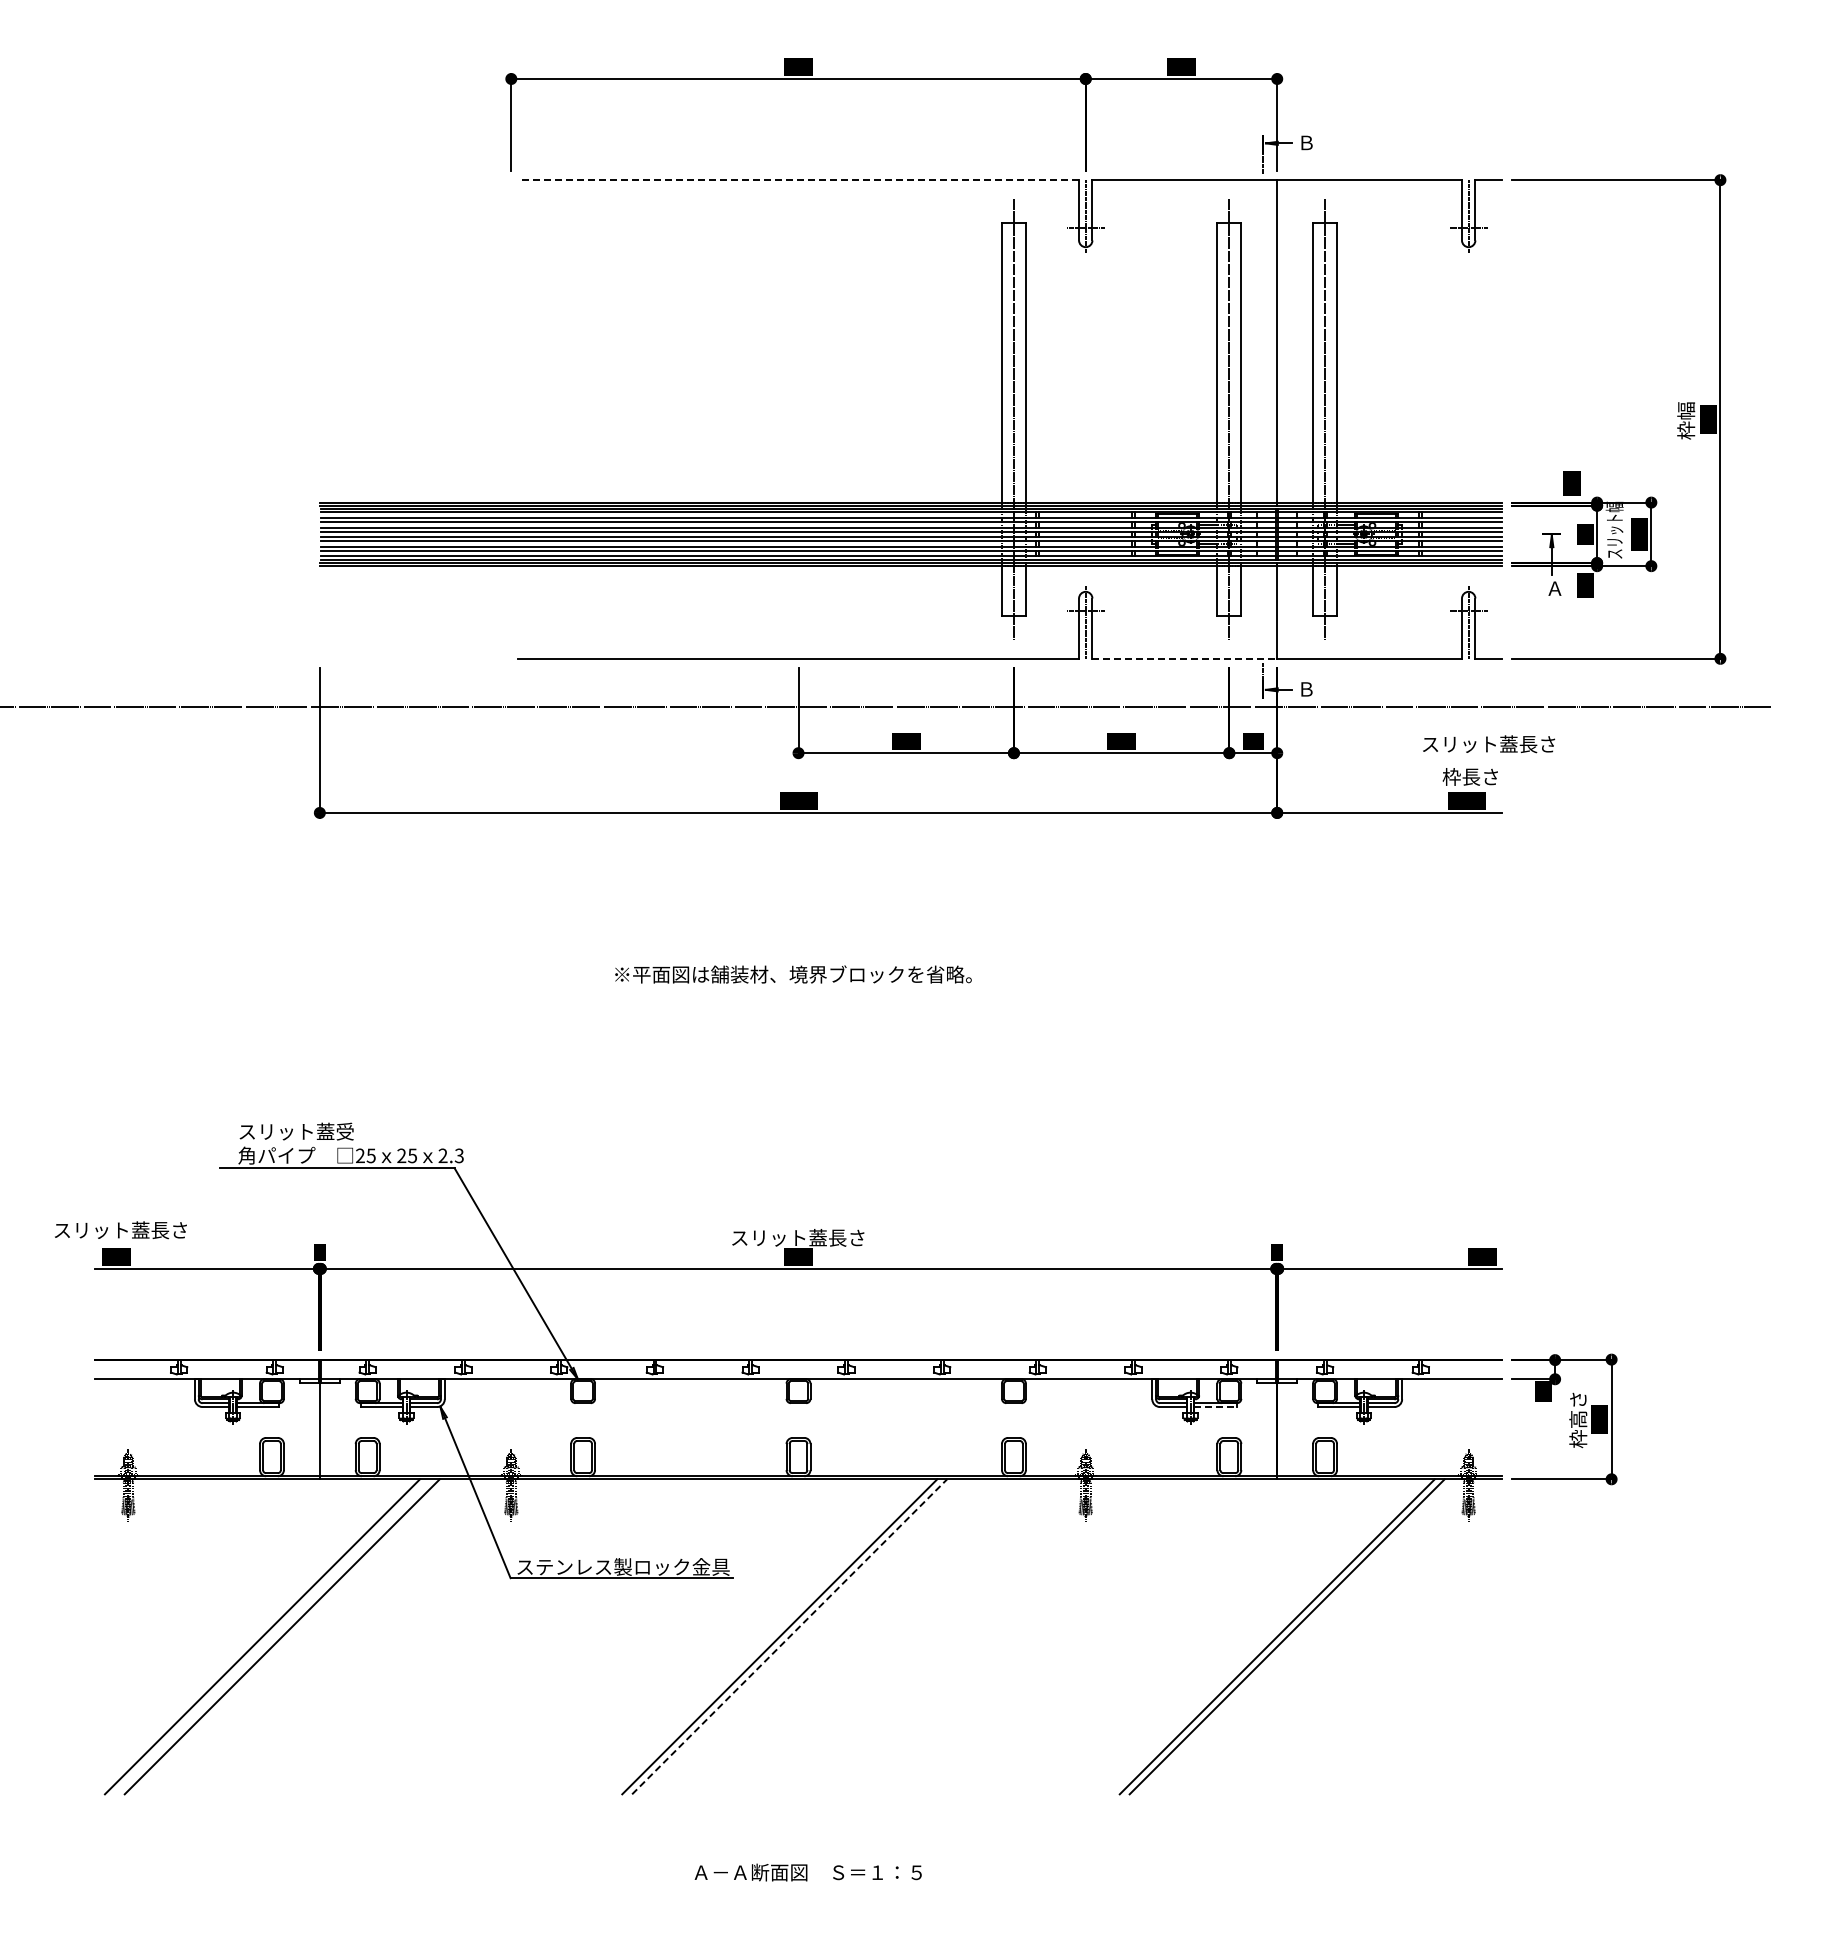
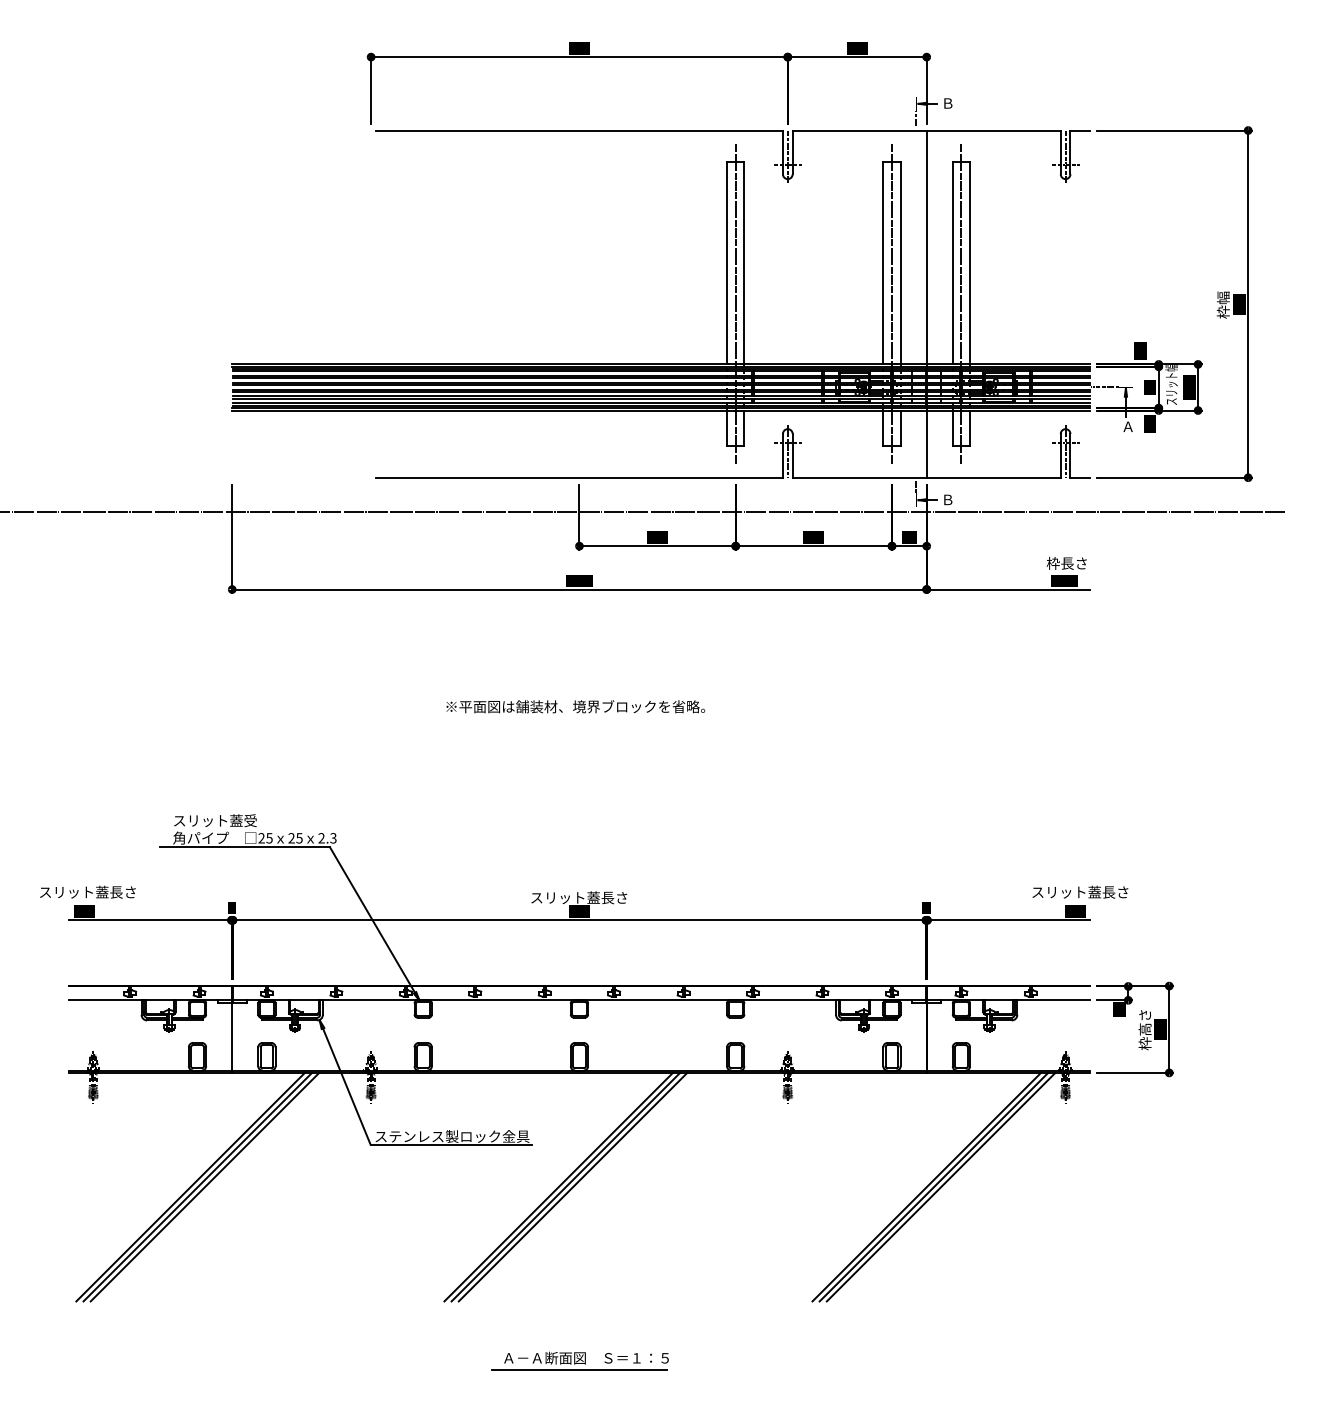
line: (798, 180) -> (579, 130), dashed -> solid
line: (1522, 534) -> (1104, 387), added
line: (1185, 658) -> (860, 477), dashed -> solid
text: (1489, 744) -> (1080, 892), moved
line: (1215, 1407) -> (881, 1020), dashed -> solid
line: (271, 1636) -> (197, 1186), added
line: (769, 1636) -> (558, 1186), added
line: (789, 1636) -> (572, 1186), dashed -> solid
line: (1296, 1636) -> (940, 1186), added
line: (798, 1888) -> (579, 1369), added

